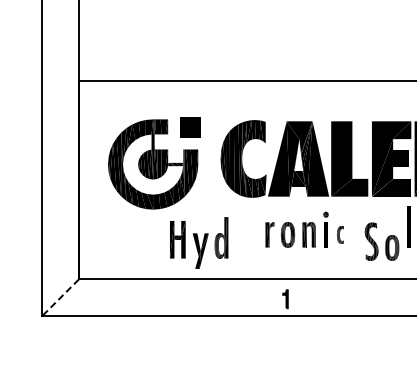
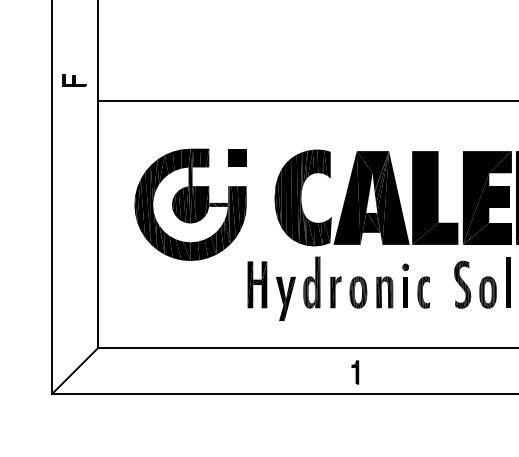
part: (59, 64) -> (74, 80), added
part: (190, 126) -> (237, 157), size x0.71
part: (340, 234) -> (423, 291), size x1.43
part: (381, 241) -> (474, 284), moved
part: (199, 242) -> (284, 288), moved
line: (60, 298) -> (75, 371), dashed -> solid

